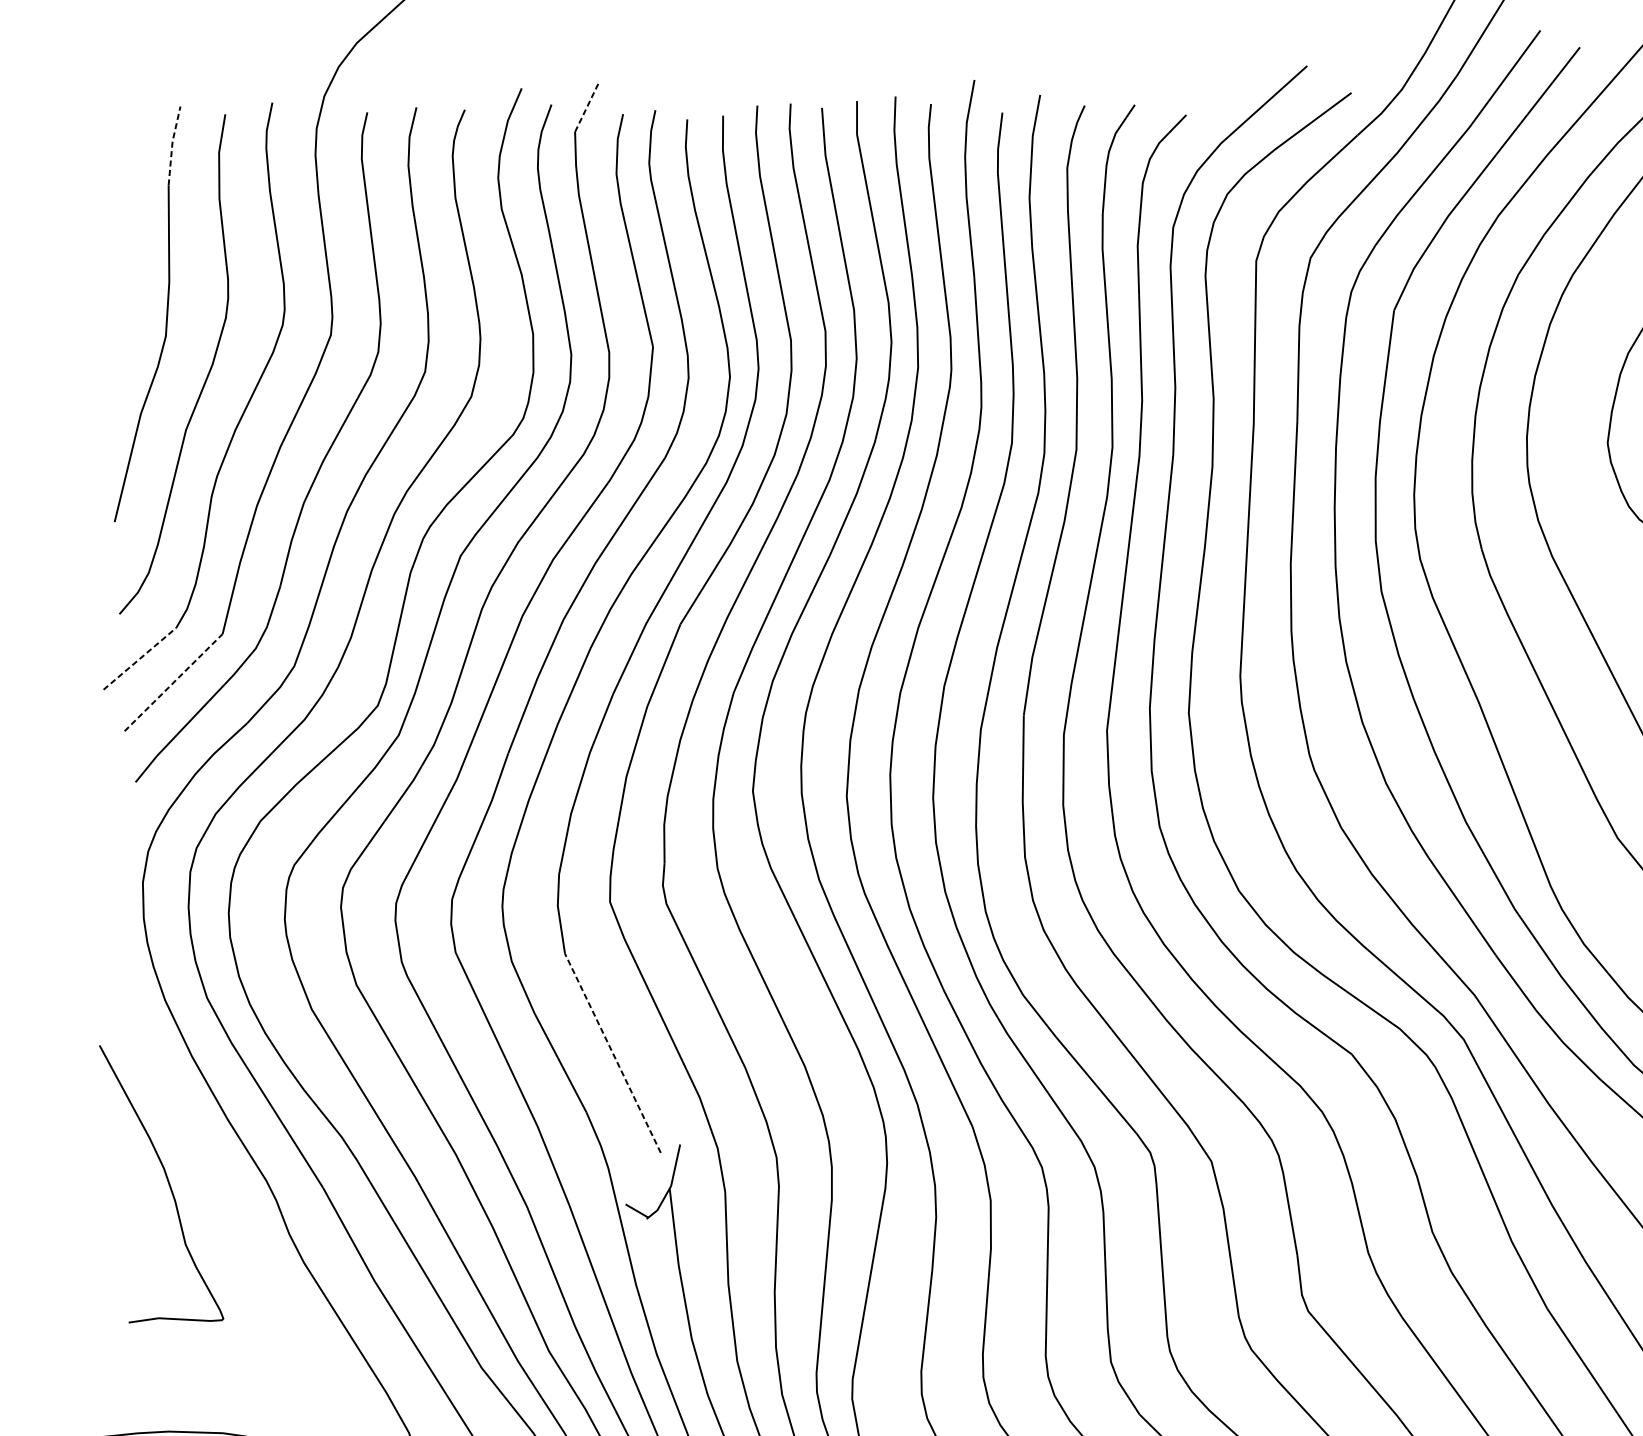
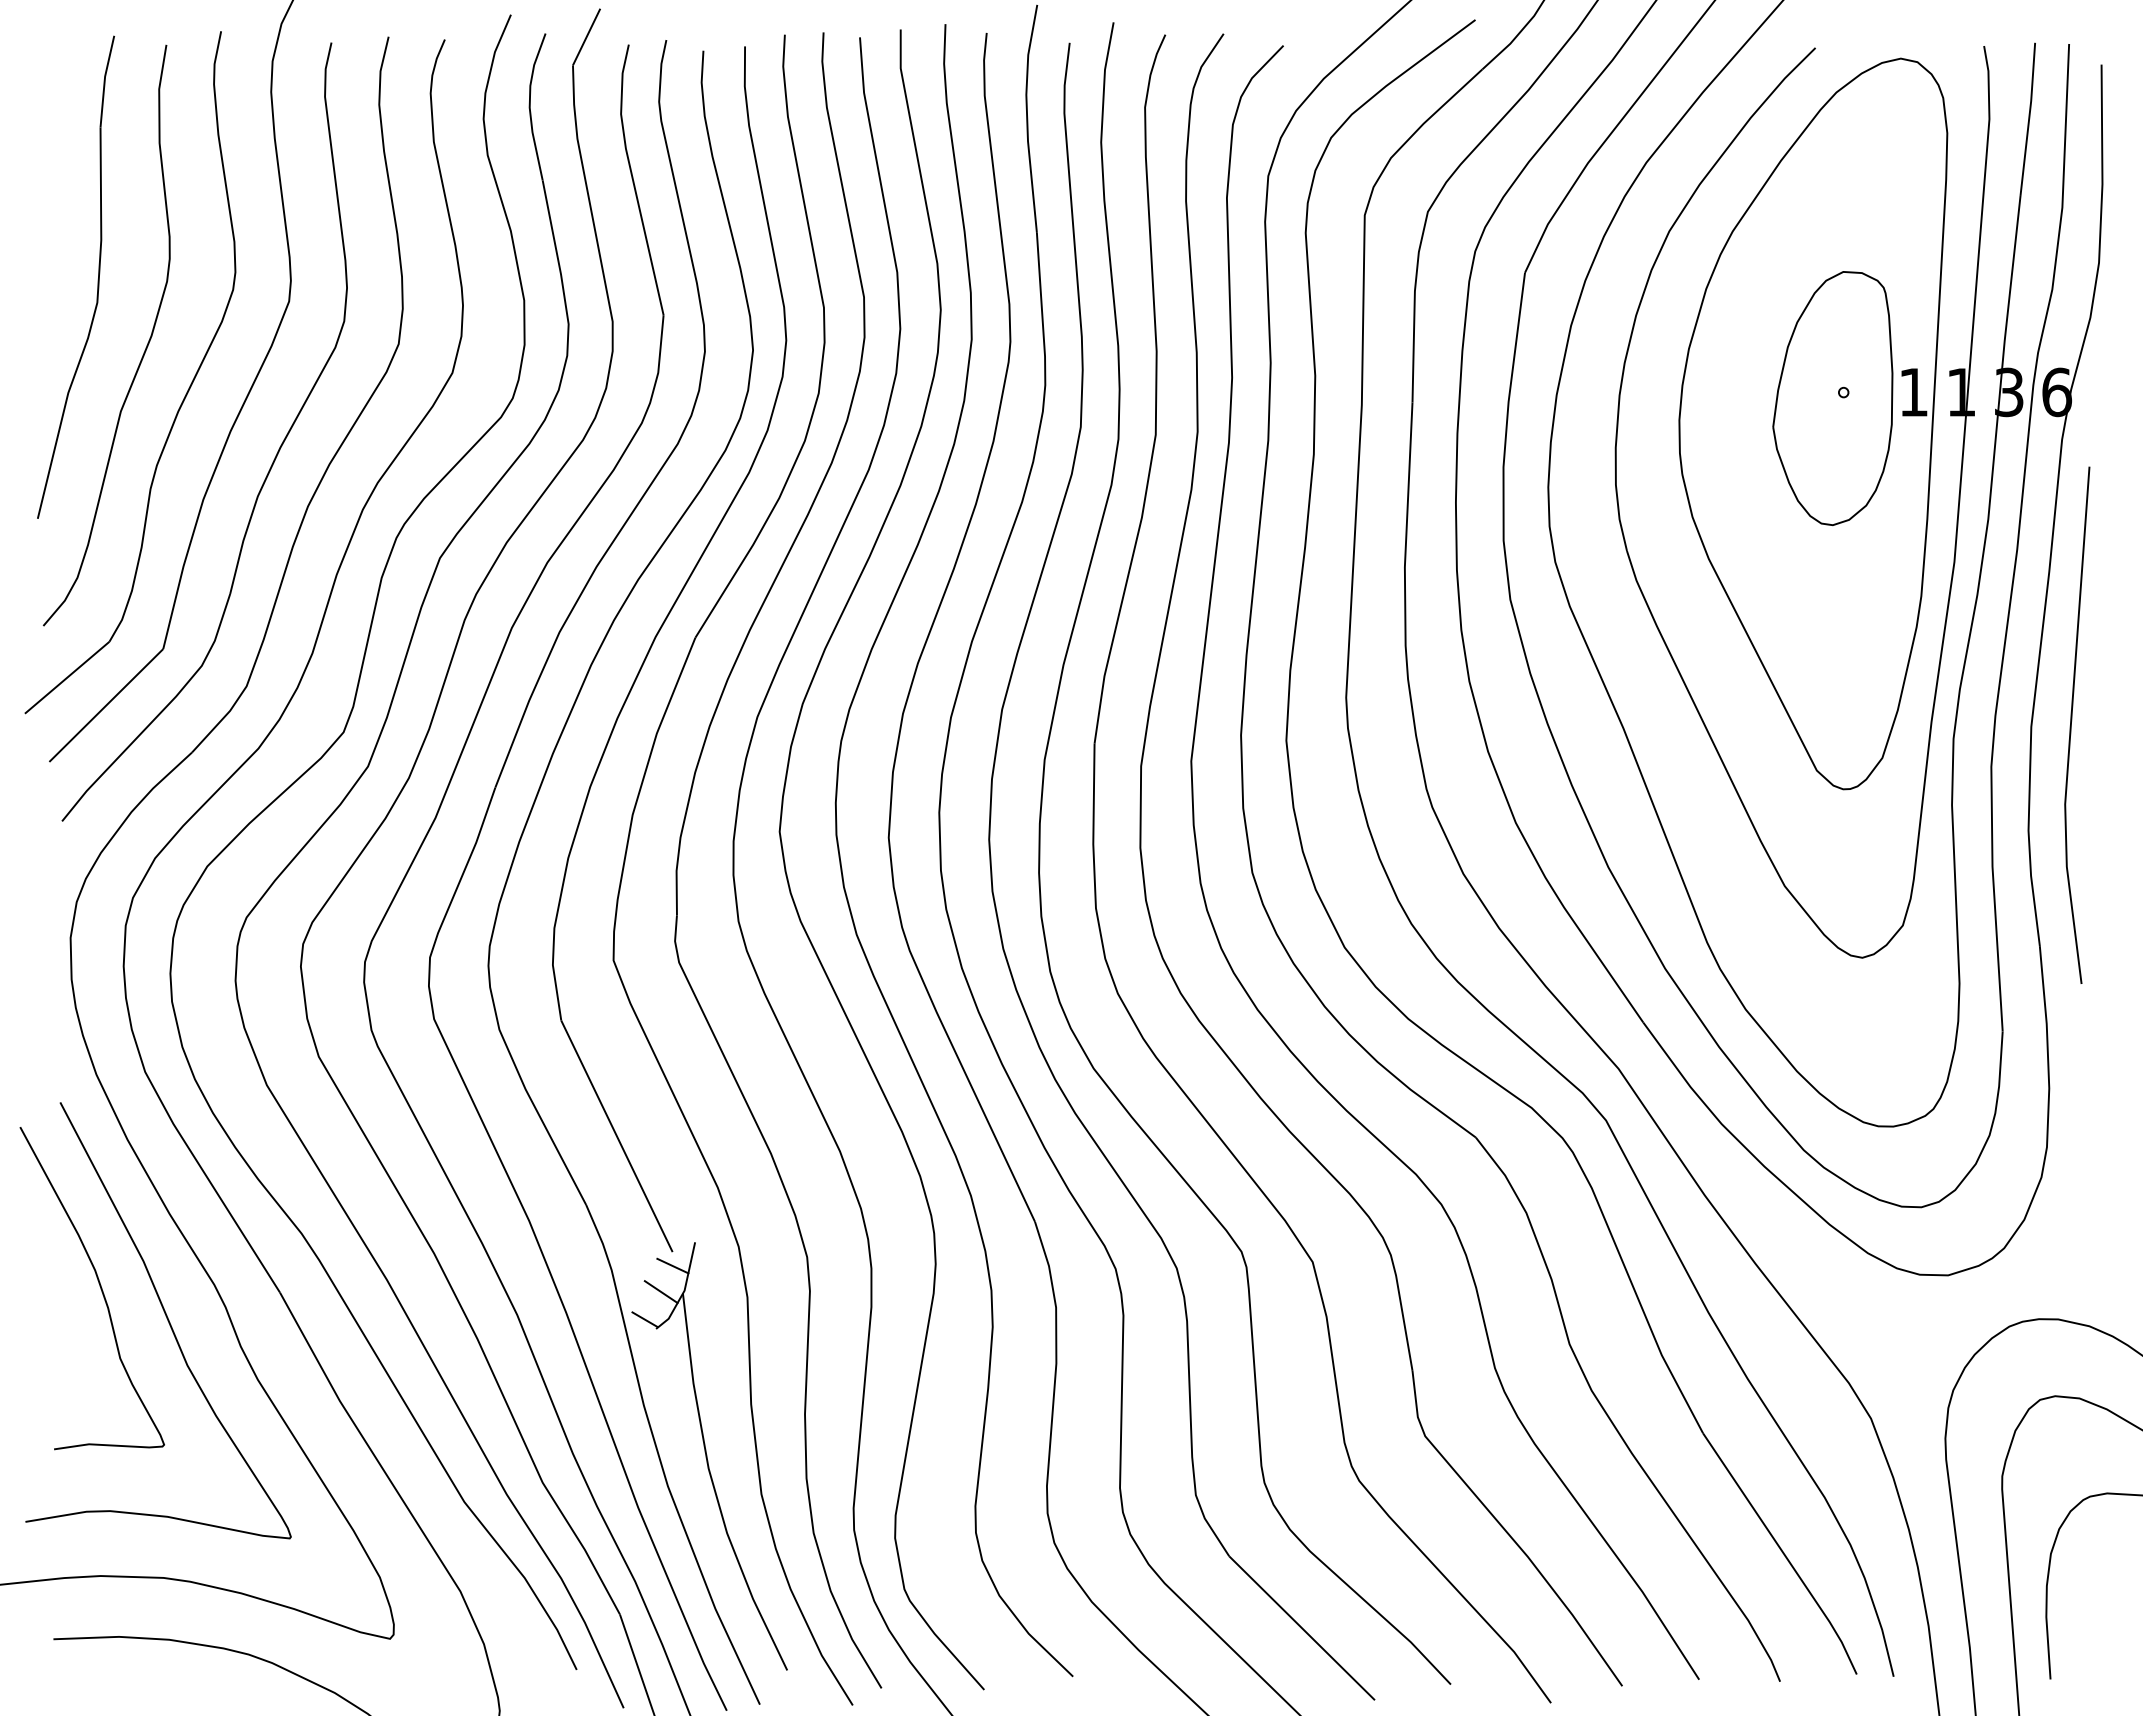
line: (586, 107) -> (586, 36), dashed -> solid
line: (172, 144) -> (104, 80), dashed -> solid
line: (140, 658) -> (67, 677), dashed -> solid
line: (173, 682) -> (106, 705), dashed -> solid
line: (612, 1052) -> (616, 1135), dashed -> solid
line: (660, 1164) -> (672, 1265), added
line: (650, 1187) -> (660, 1292), added
curve: (224, 1208) -> (165, 1316), added

